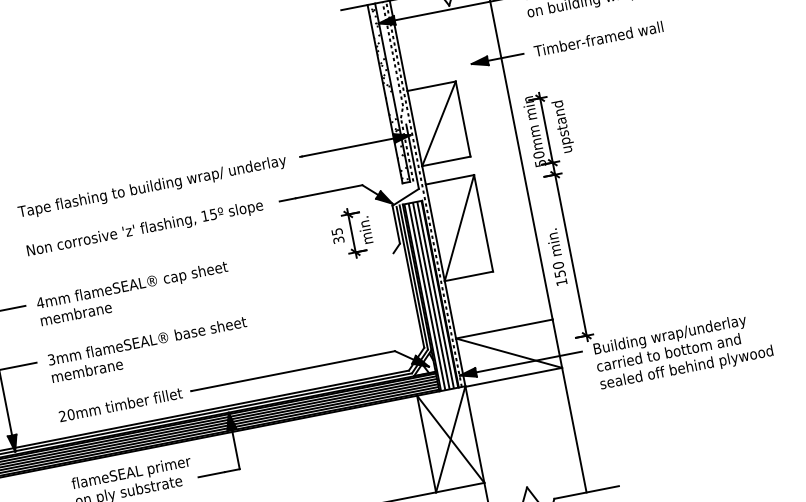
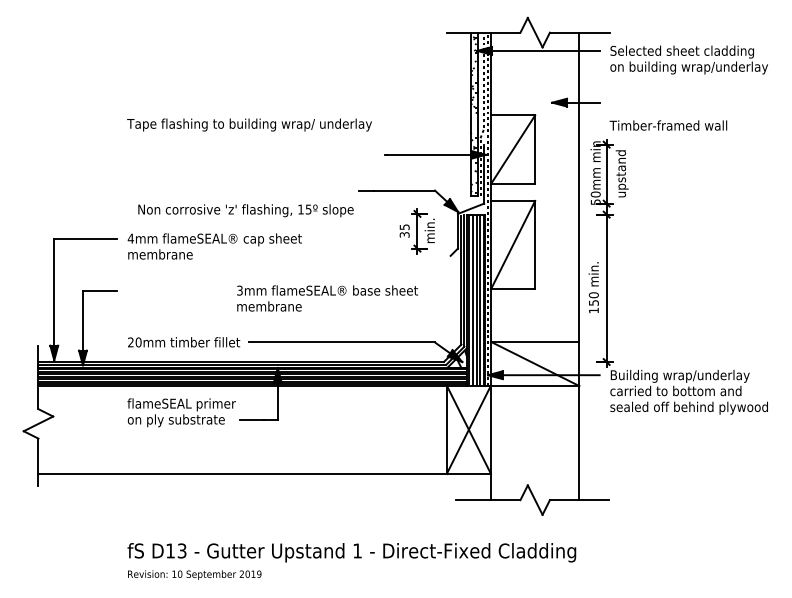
text: (598, 38) -> (668, 125), moved
text: (152, 186) -> (249, 124), moved
text: (144, 228) -> (245, 210), moved
text: (149, 349) -> (327, 298), moved

